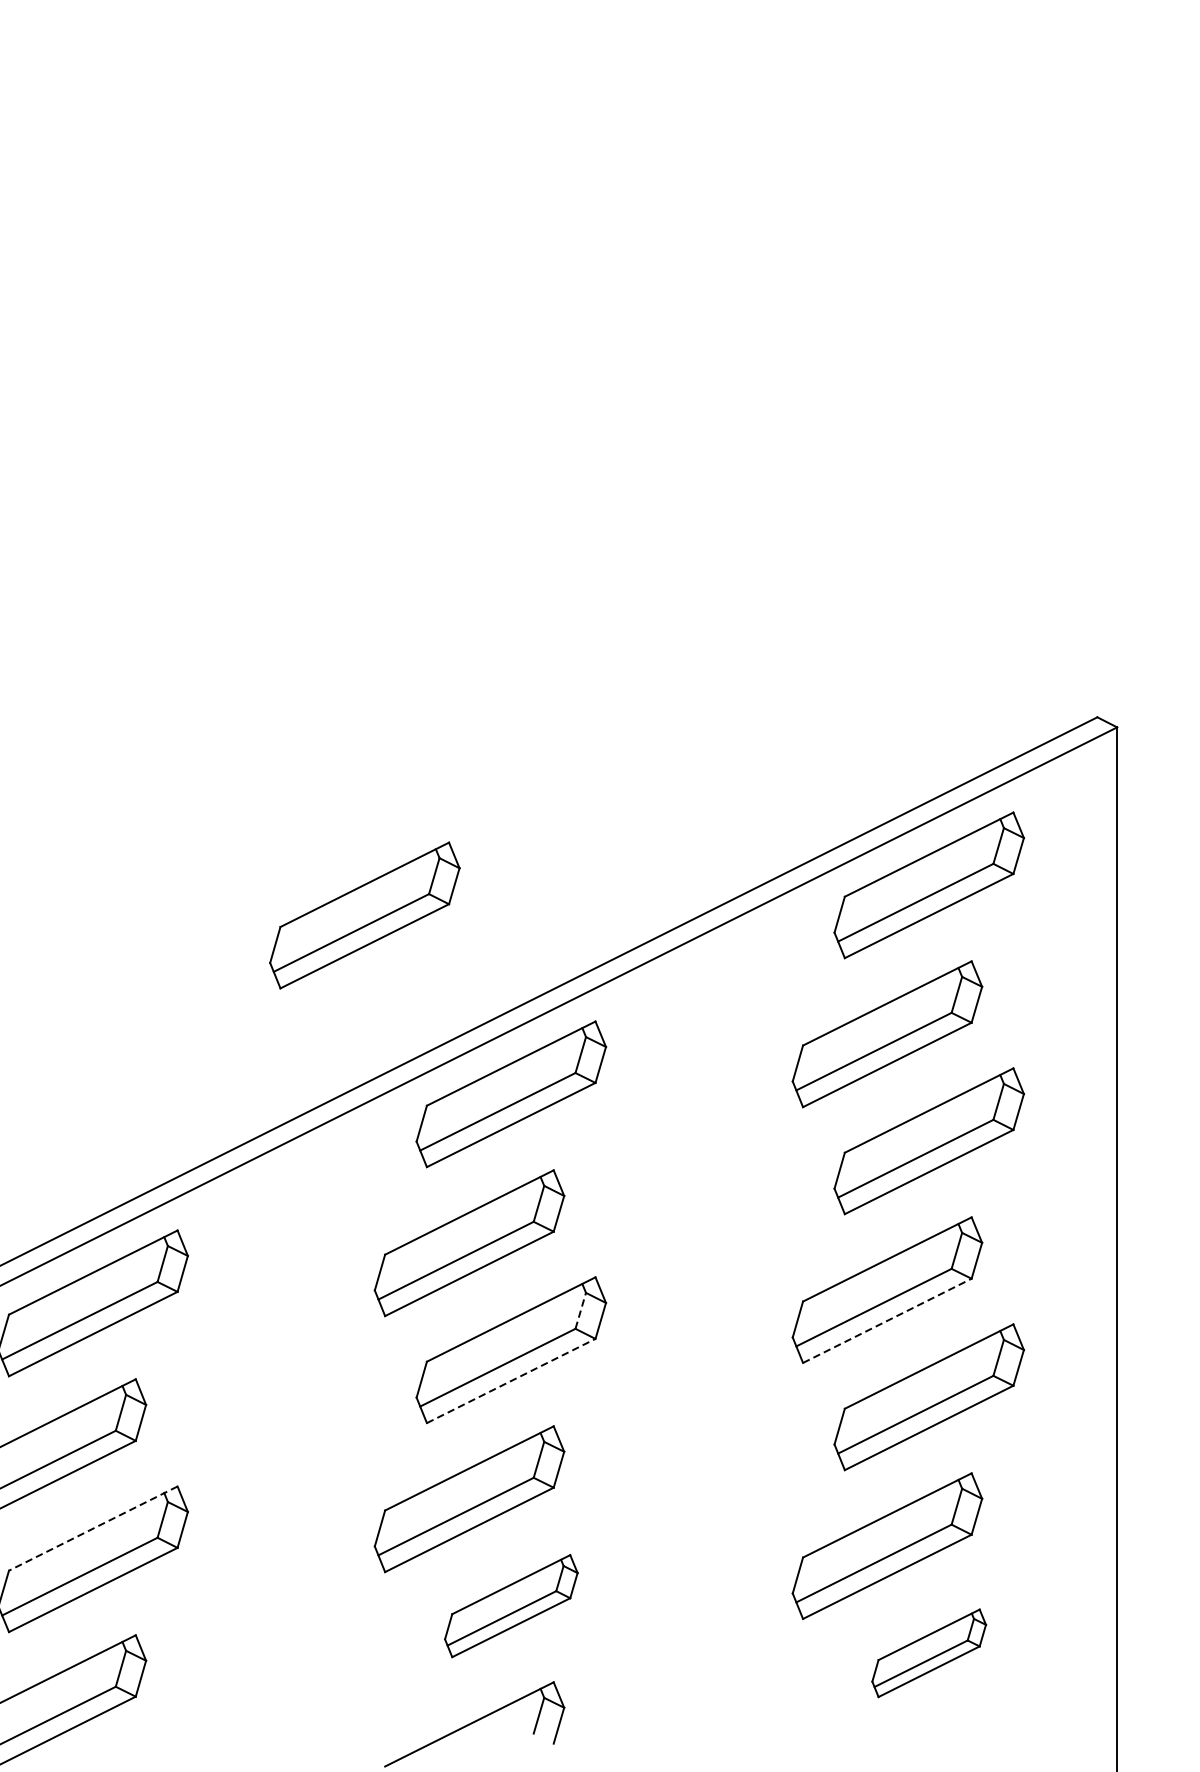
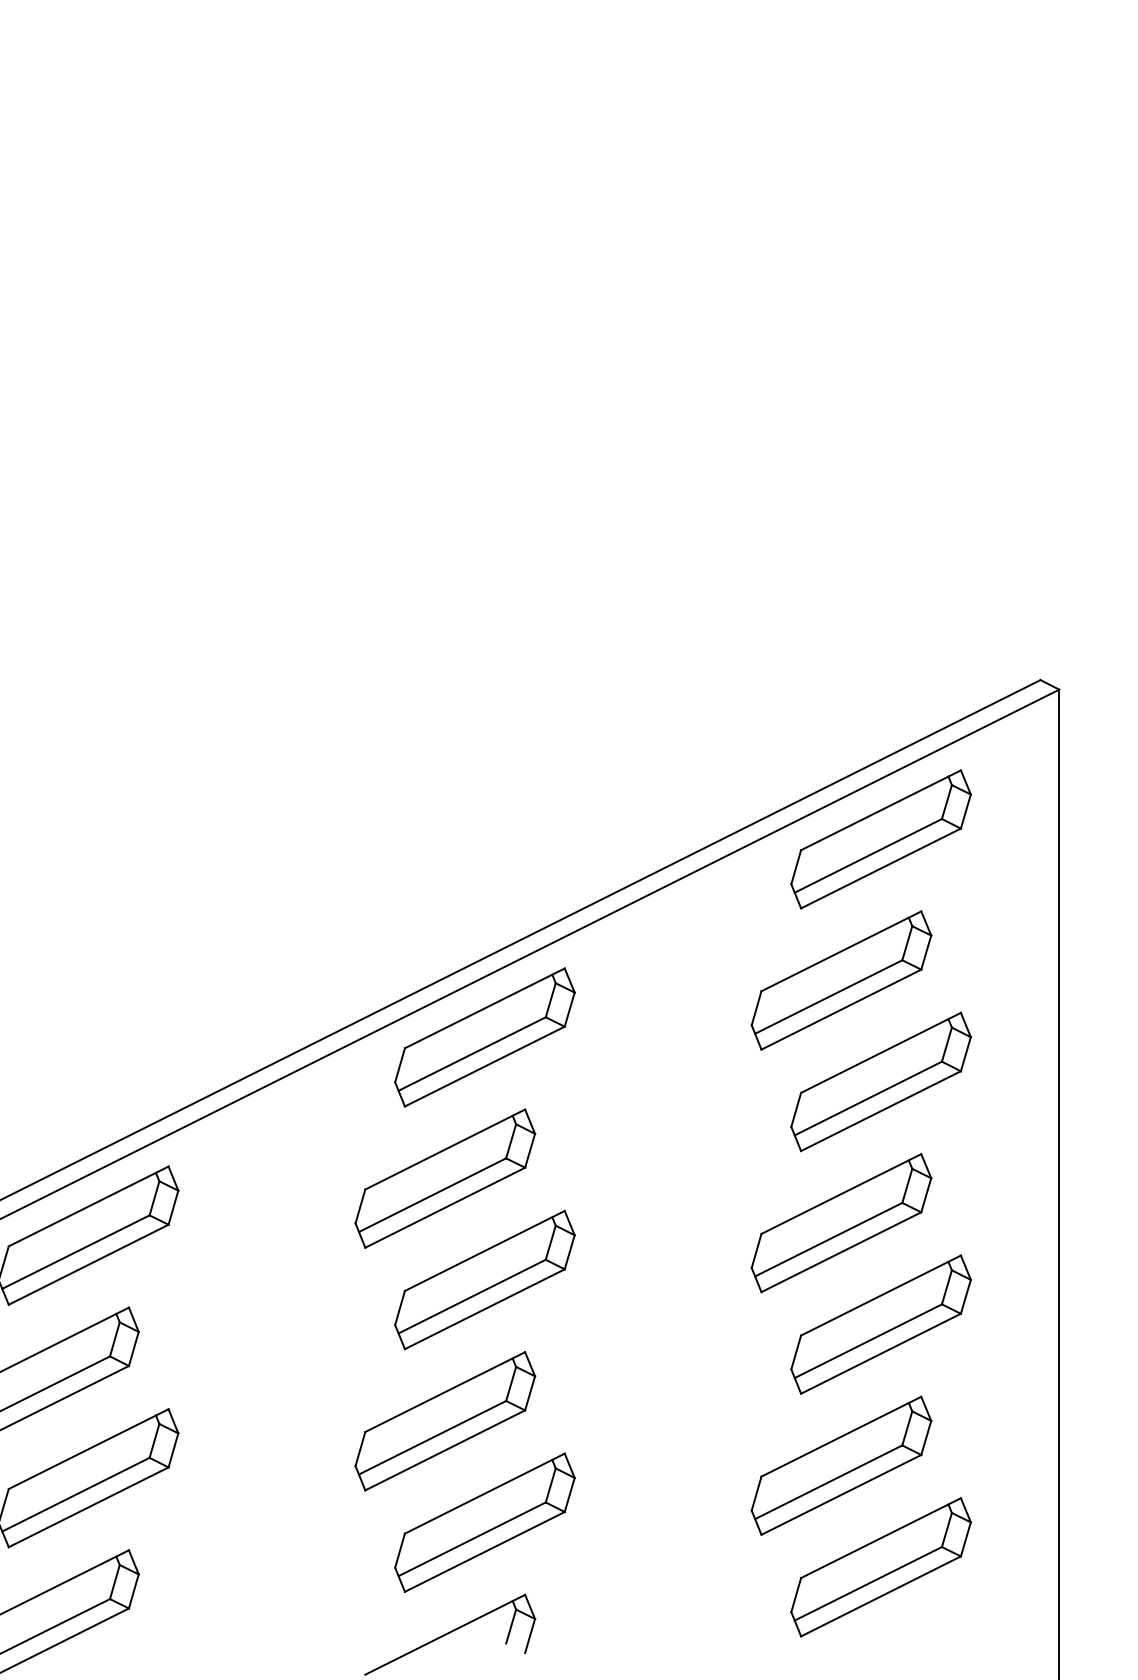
part: (364, 915) -> (345, 867), removed
line: (580, 1310) -> (550, 1242), dashed -> solid
line: (887, 1320) -> (841, 1251), dashed -> solid
line: (511, 1381) -> (485, 1309), dashed -> solid
line: (93, 1528) -> (88, 1449), dashed -> solid
part: (510, 1605) -> (484, 1522), size x1.43
part: (928, 1653) -> (880, 1567), size x1.67

